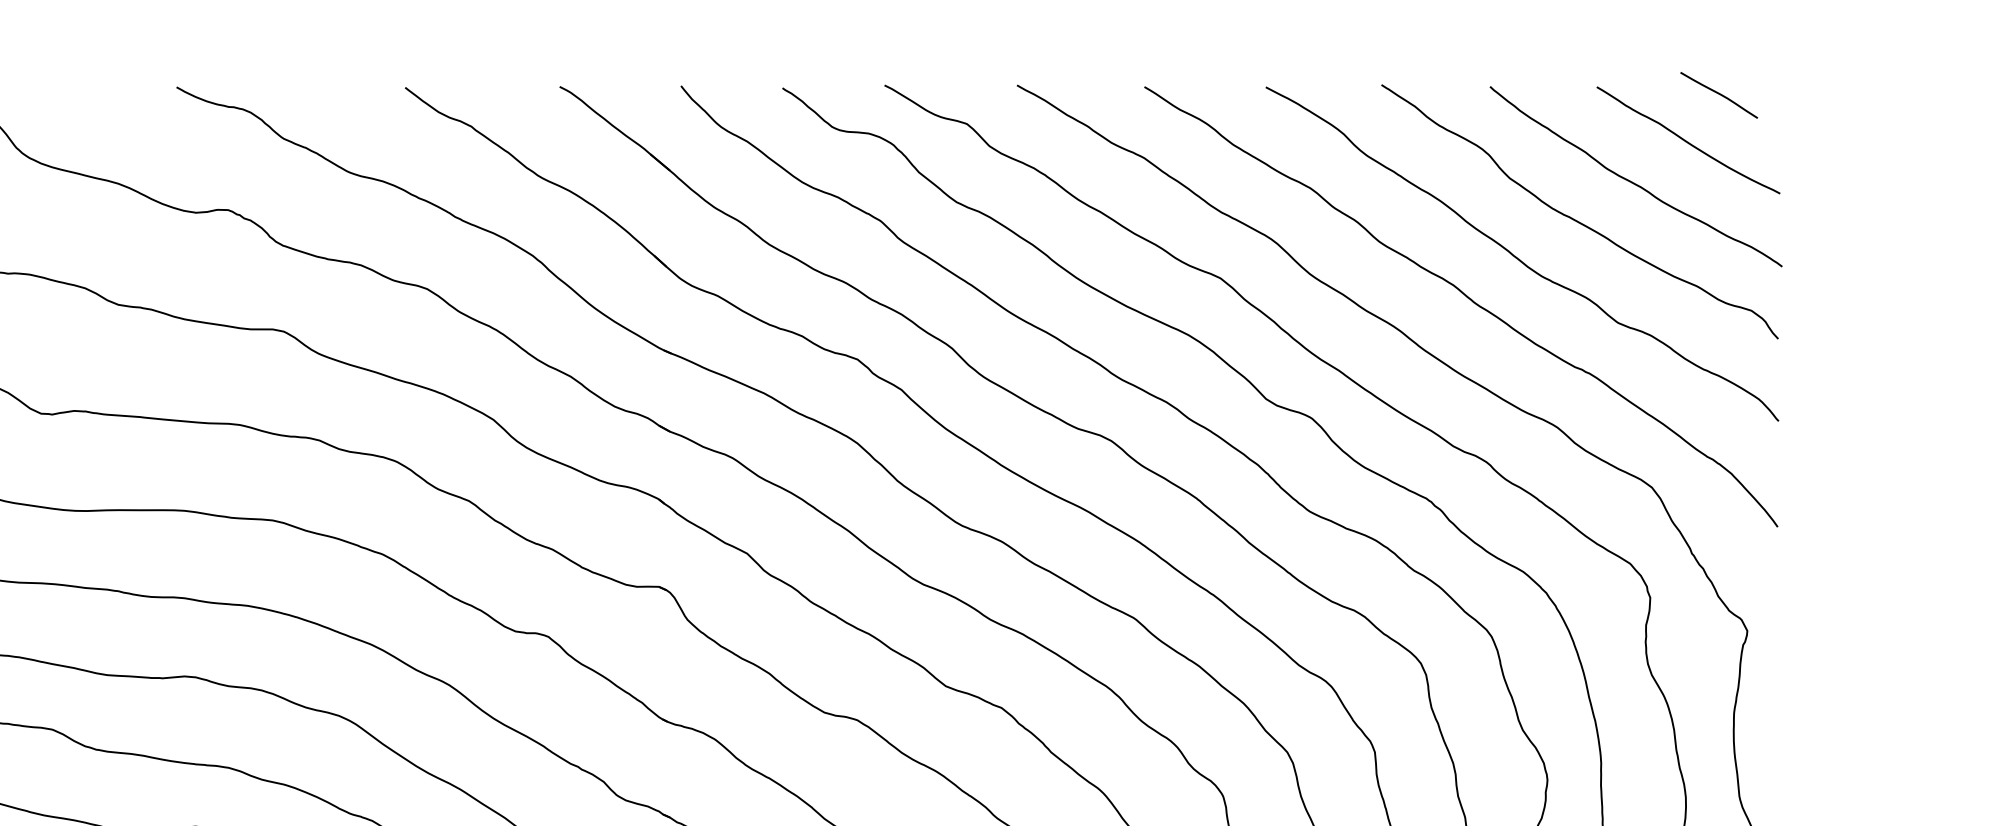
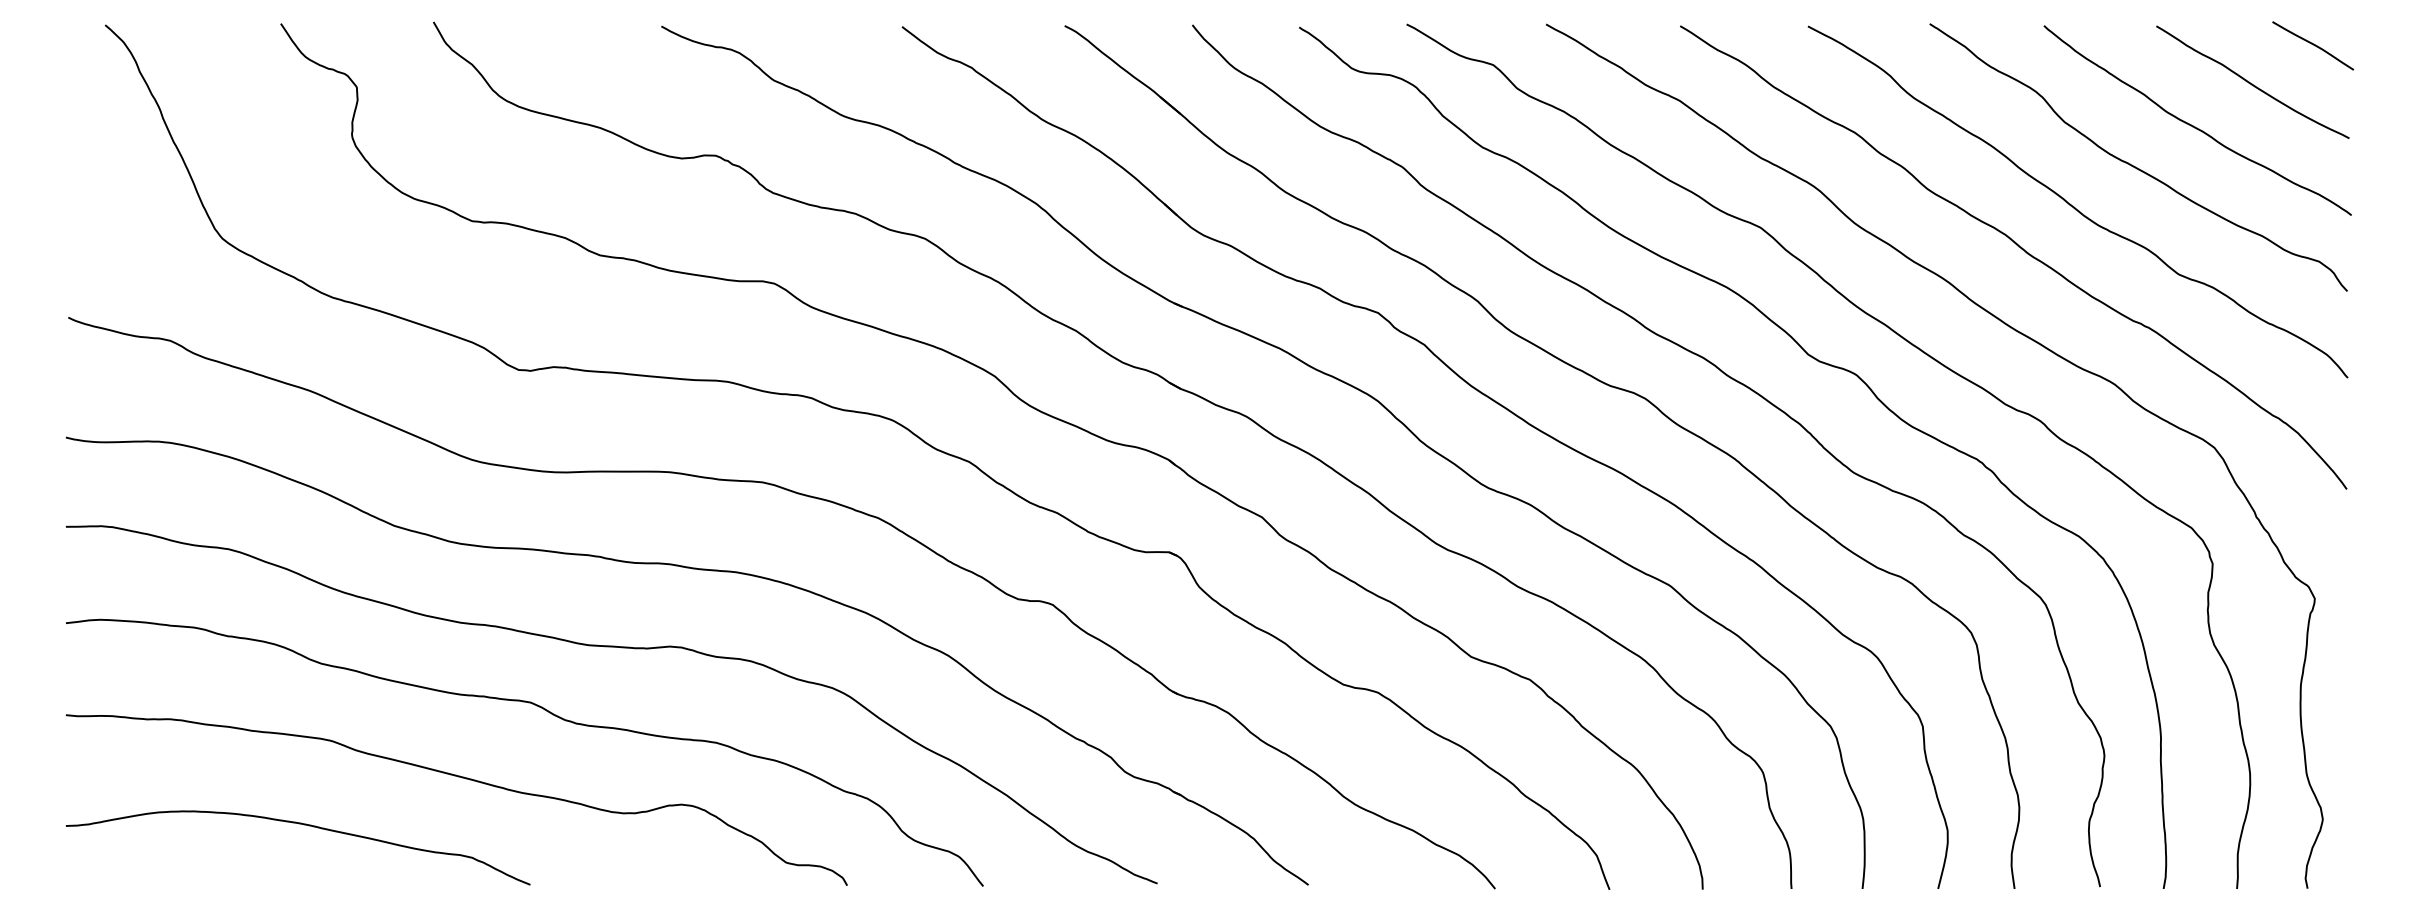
curve: (1719, 94) -> (2313, 45), moved

